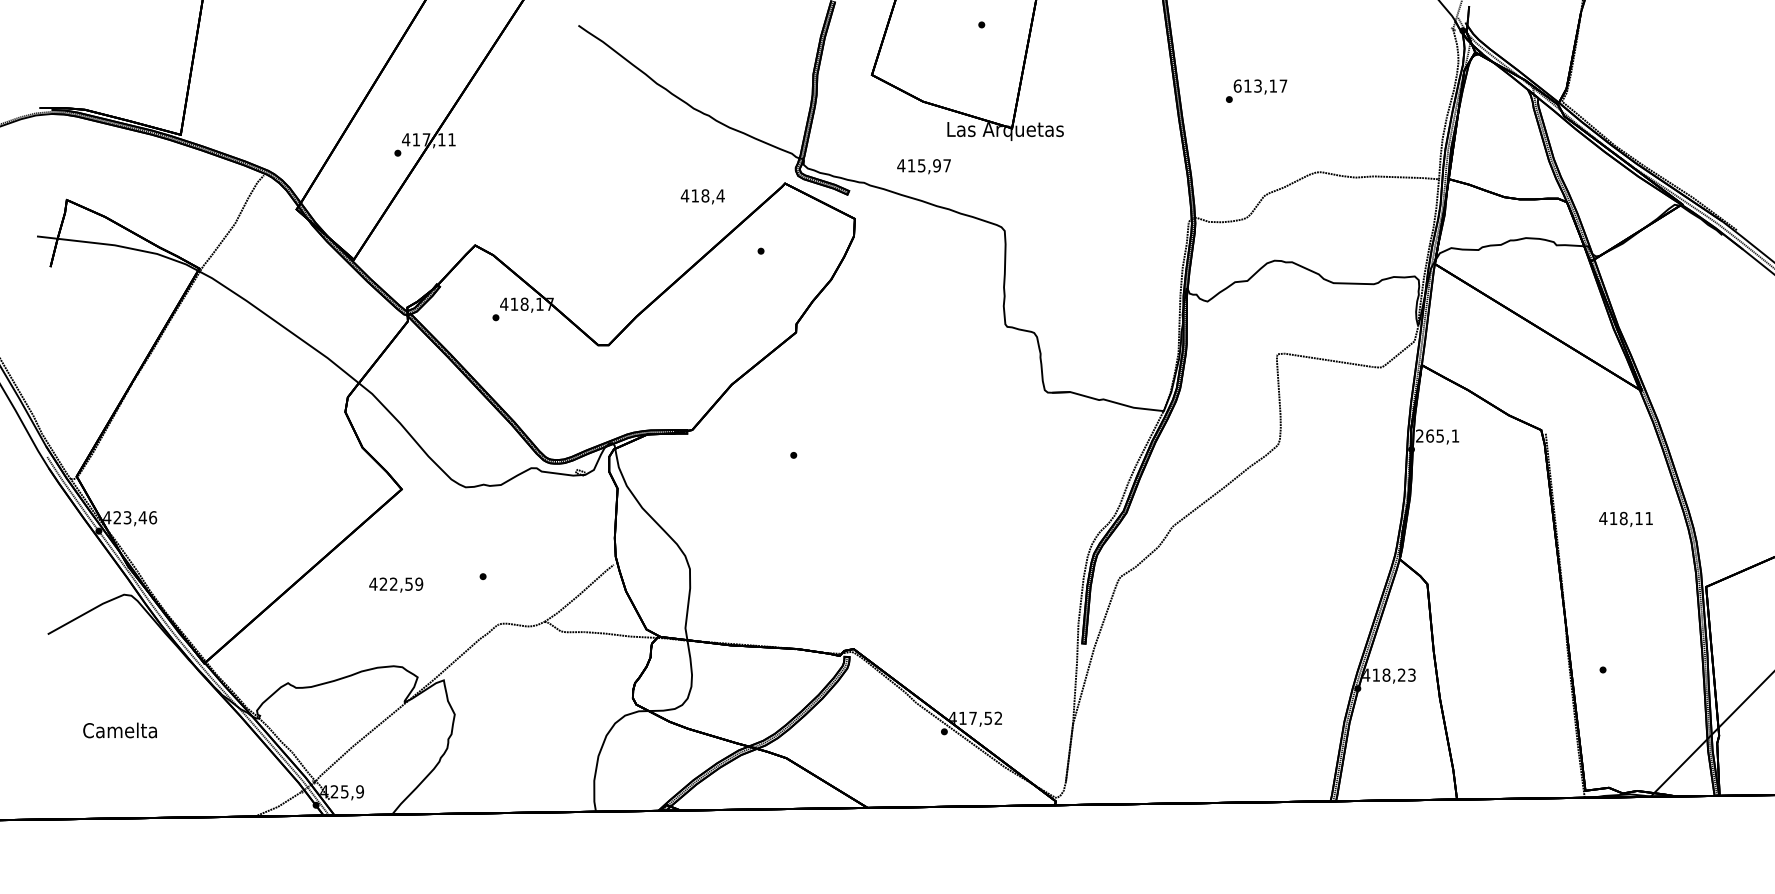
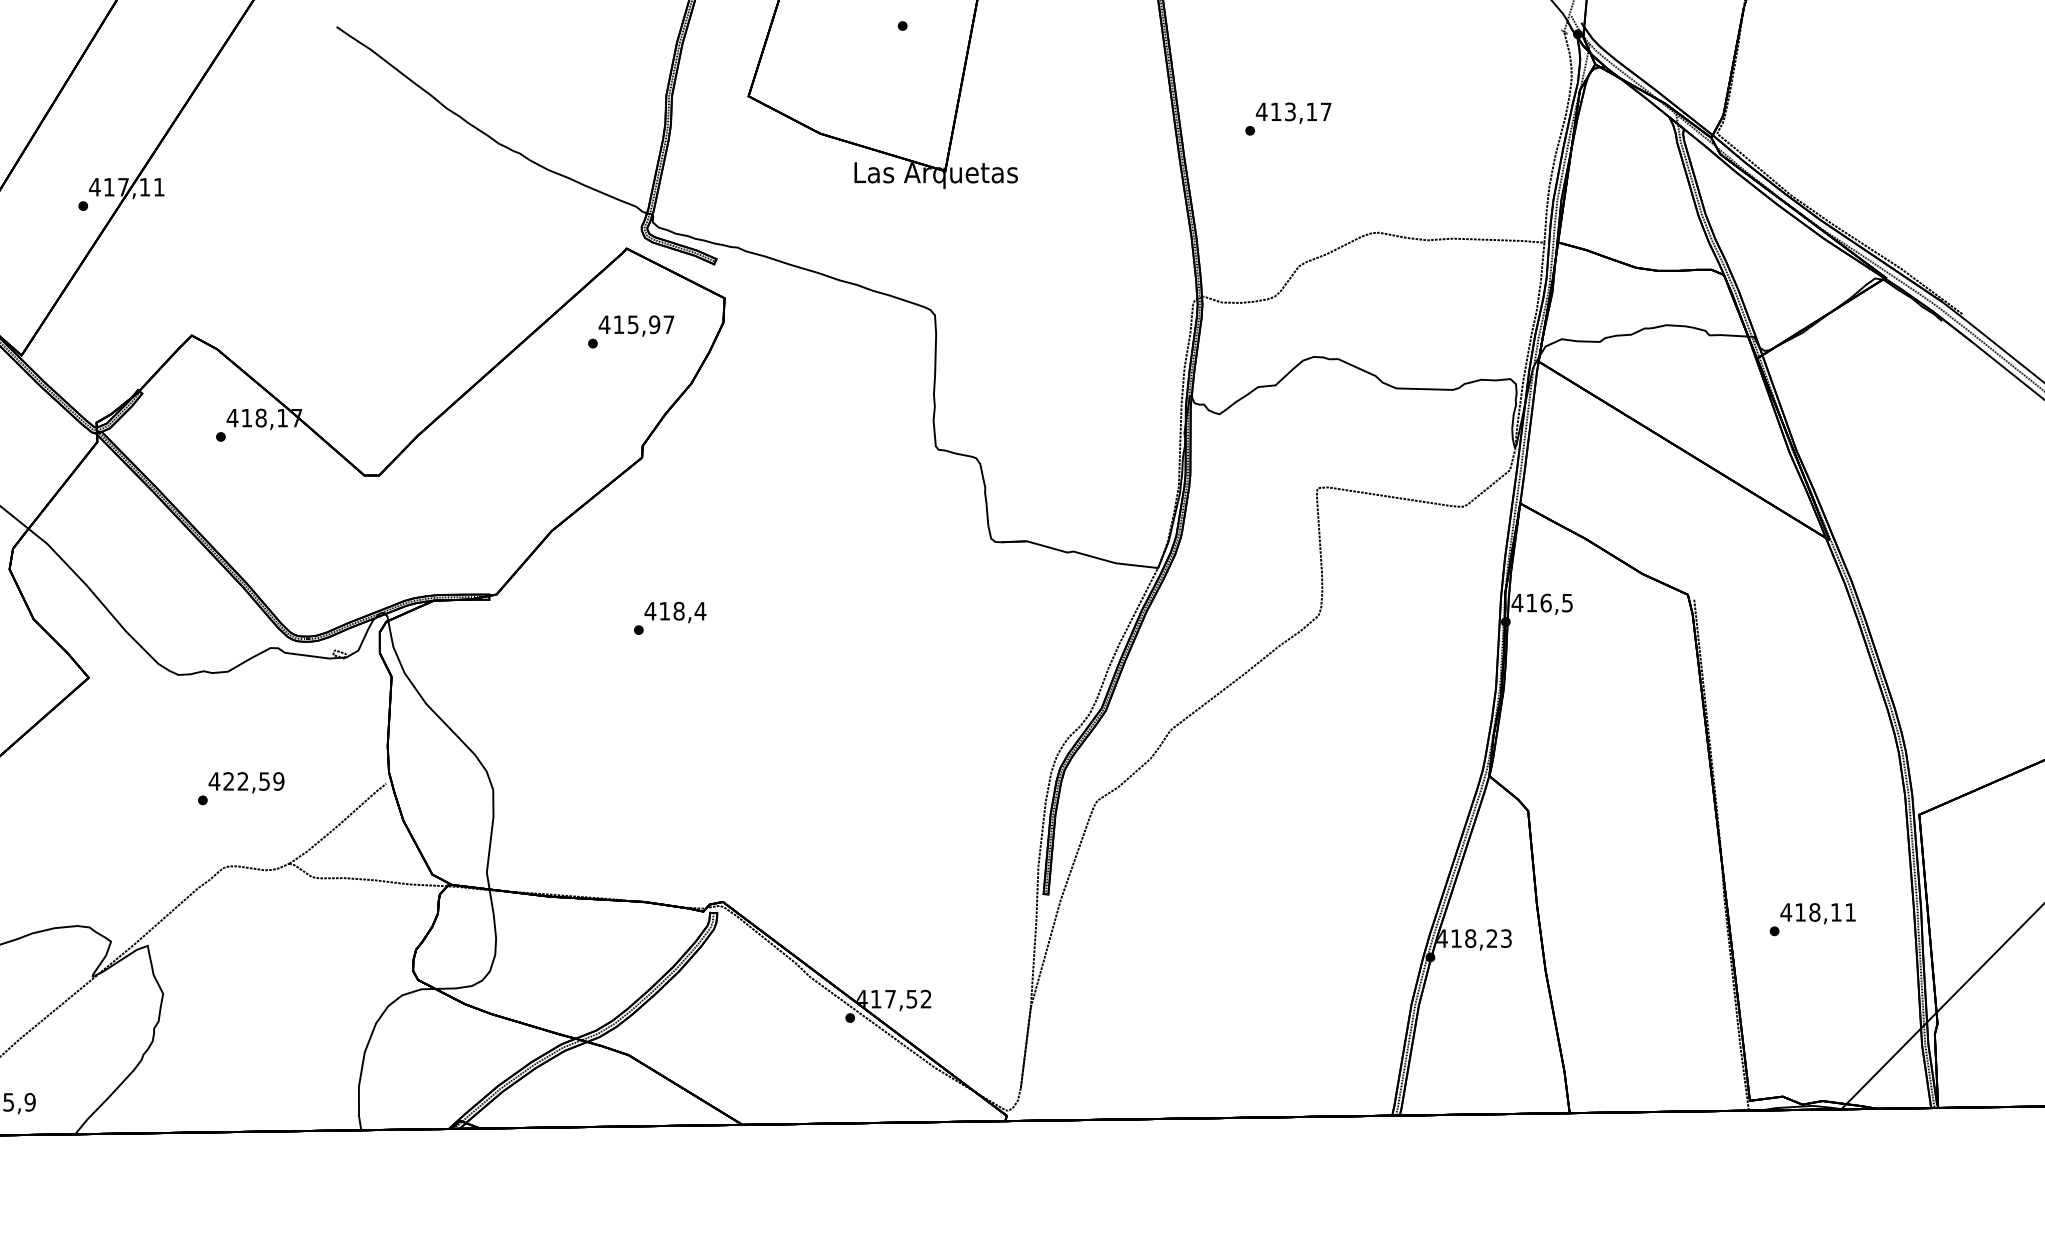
text: (1237, 85) -> (1261, 111), 613,17 -> 413,17
text: (923, 166) -> (635, 325), moved
text: (702, 196) -> (674, 612), moved
text: (1437, 435) -> (1542, 602), 265,1 -> 416,5
text: (1625, 518) -> (1817, 912), moved
text: (396, 584) -> (246, 781), moved

